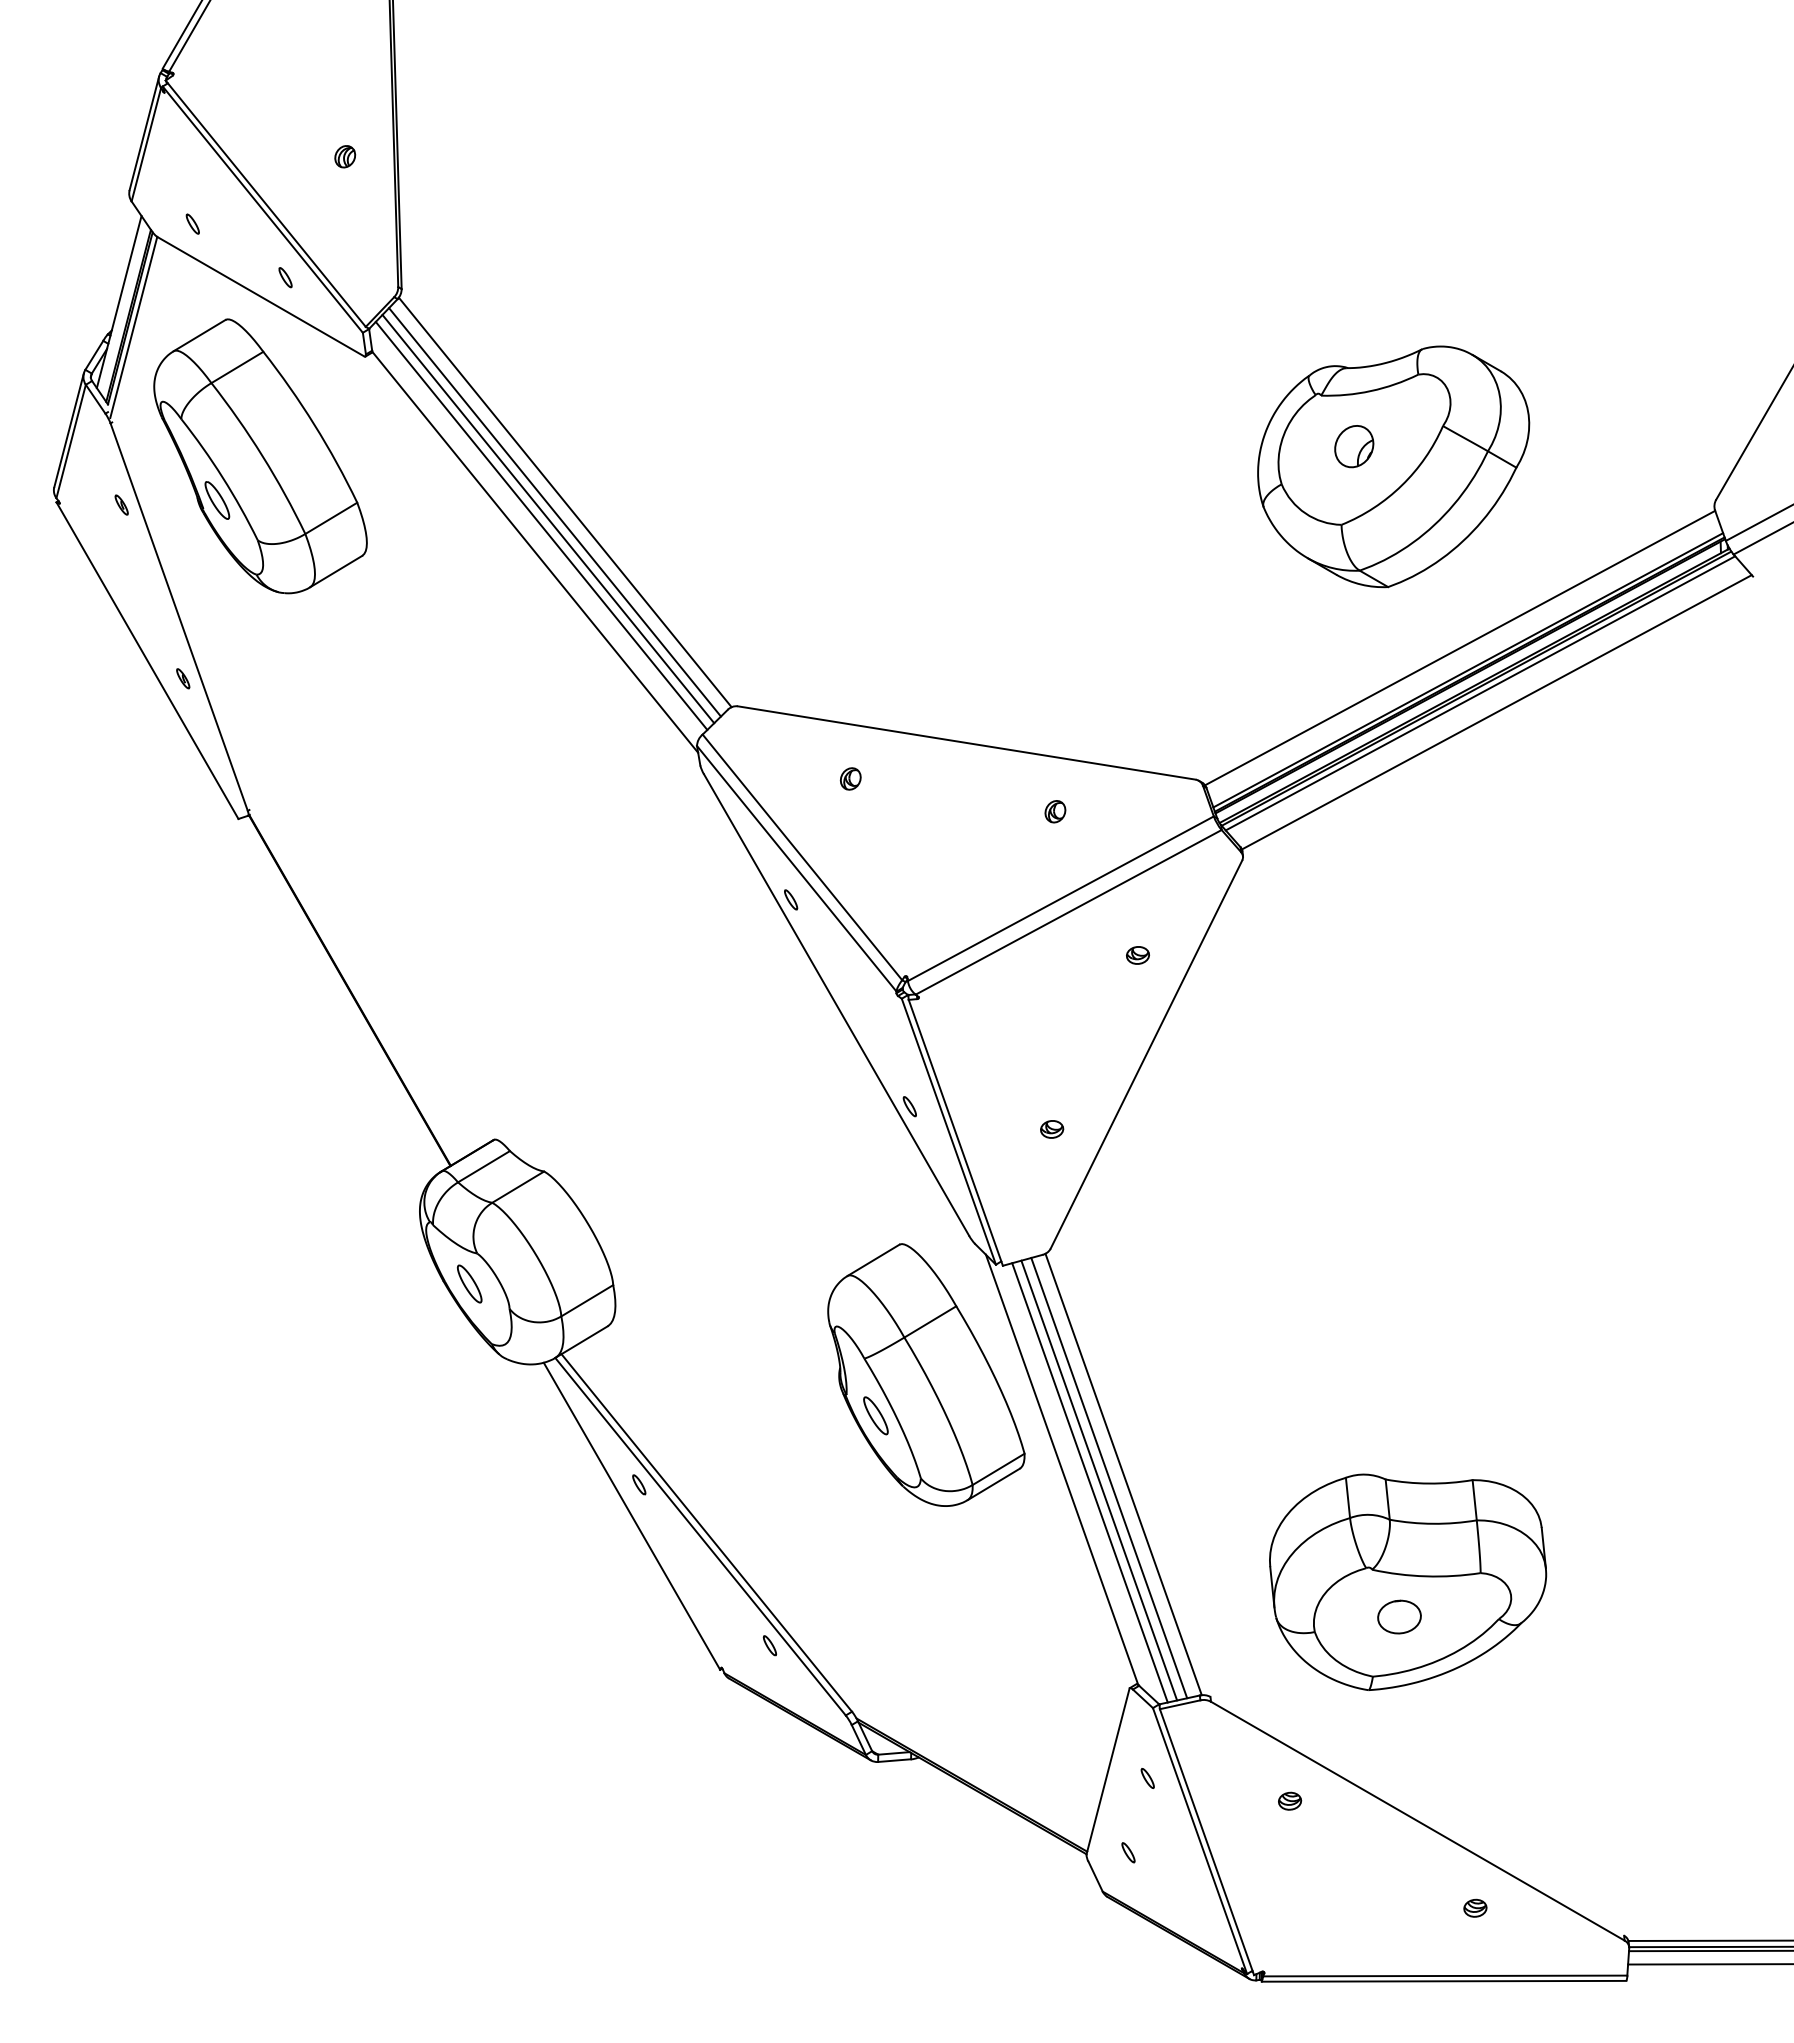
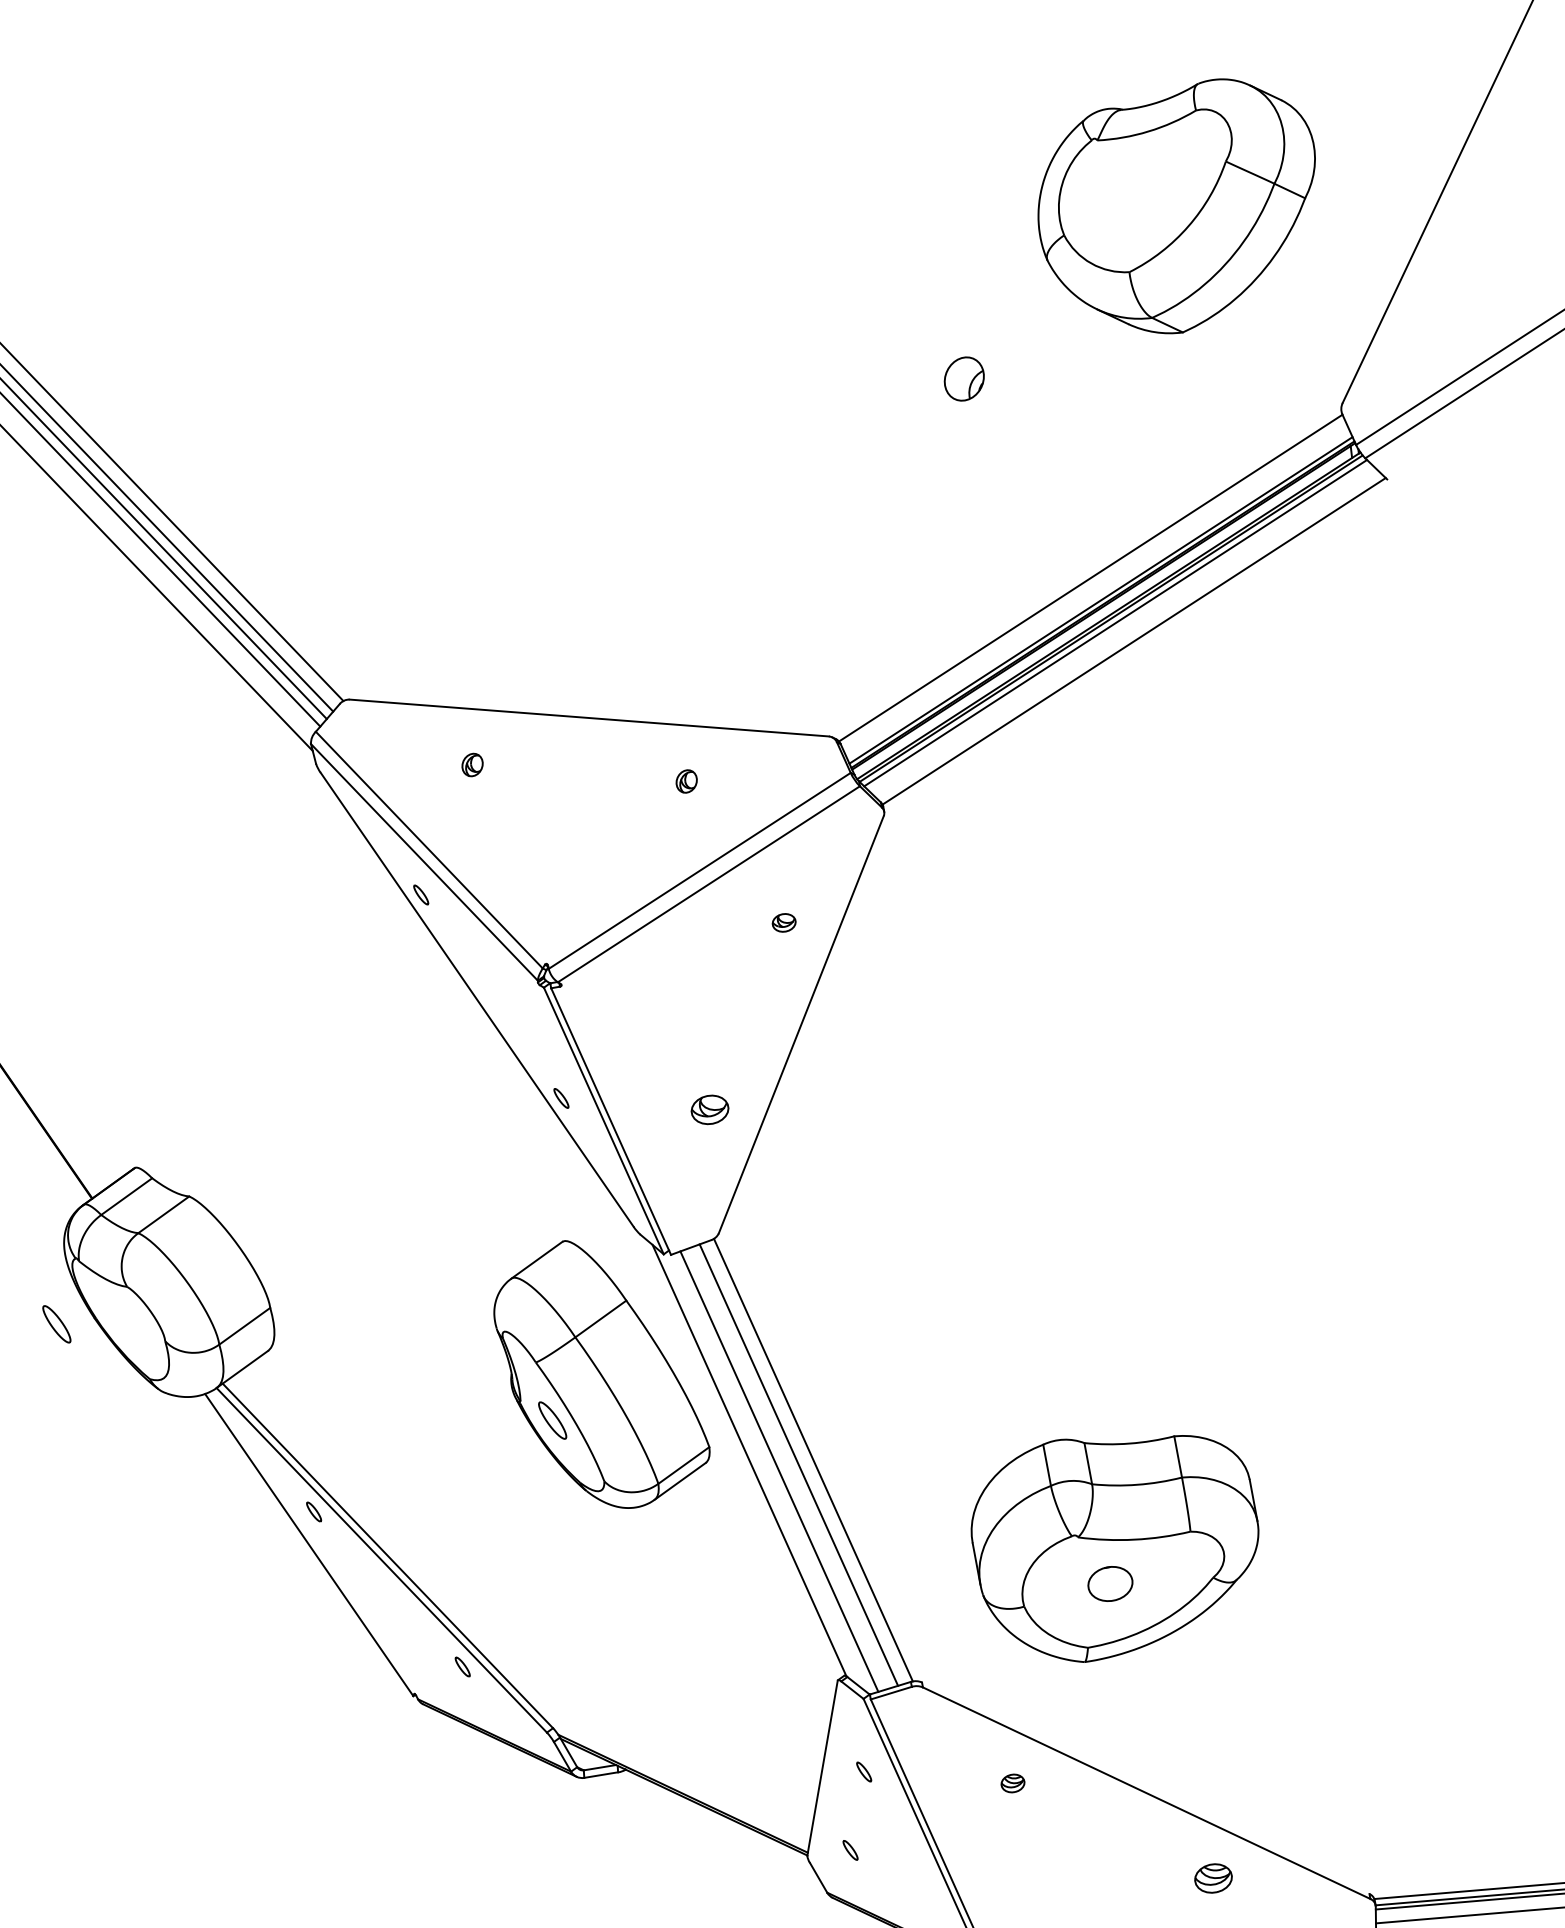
part: (1393, 466) -> (1178, 207), moved
part: (1052, 1129) -> (710, 1109), size x1.6
part: (469, 1283) -> (56, 1323), moved
line: (1099, 1480) -> (789, 1468), removed
part: (1475, 1907) -> (1213, 1877), size x1.6

